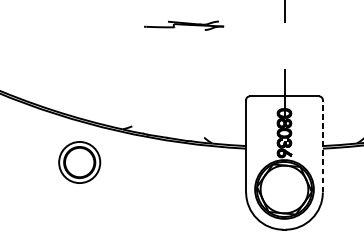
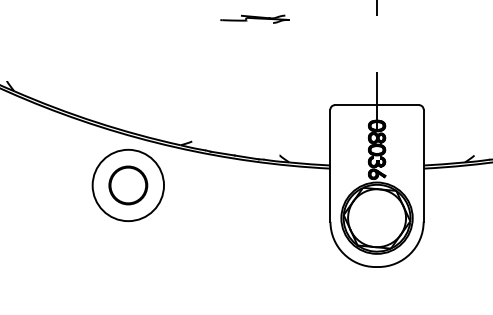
part: (183, 25) -> (254, 18), size x0.71
line: (322, 146) -> (423, 165), dashed -> solid
circle: (79, 162) -> (128, 185), size x1.43

